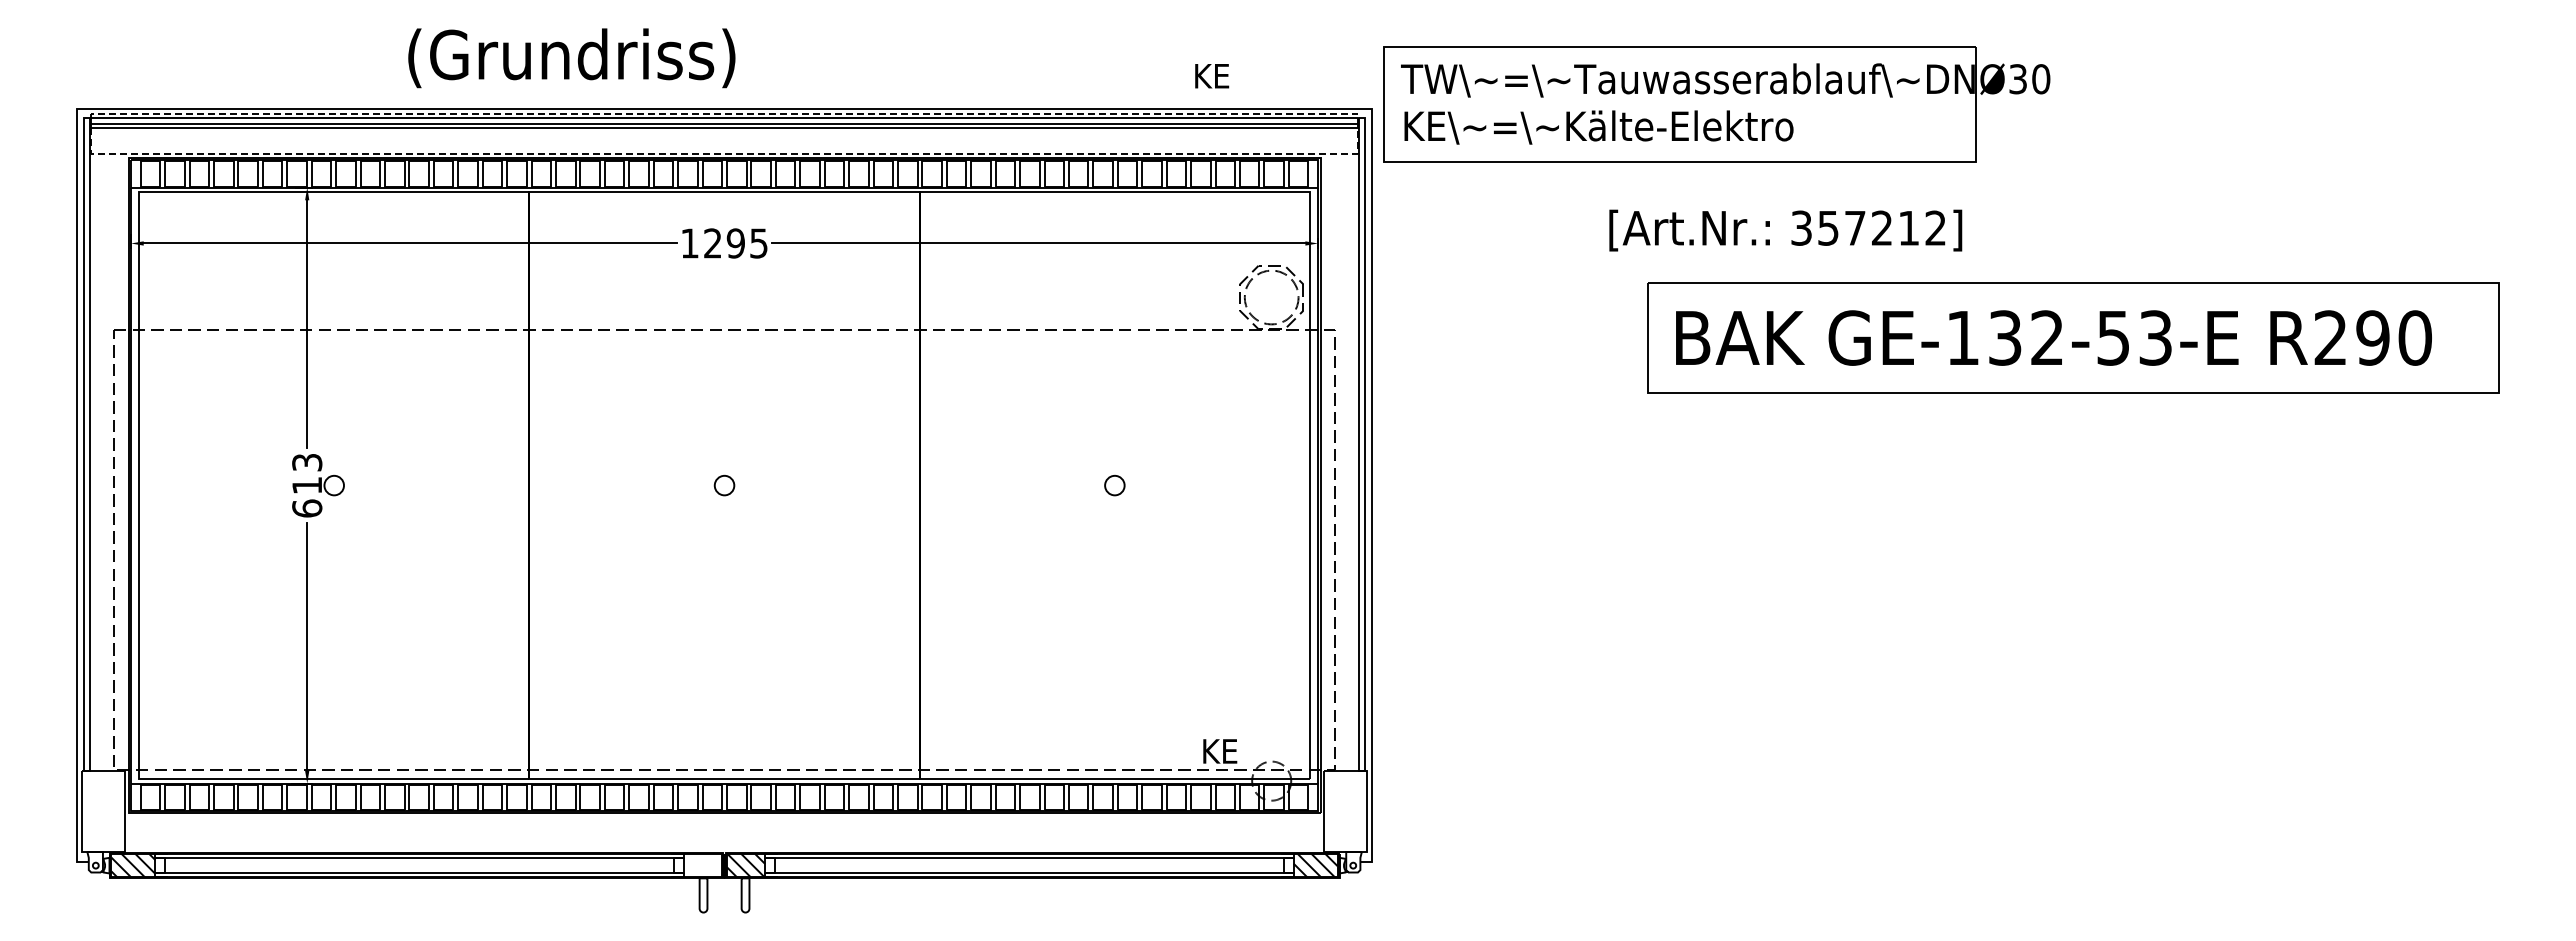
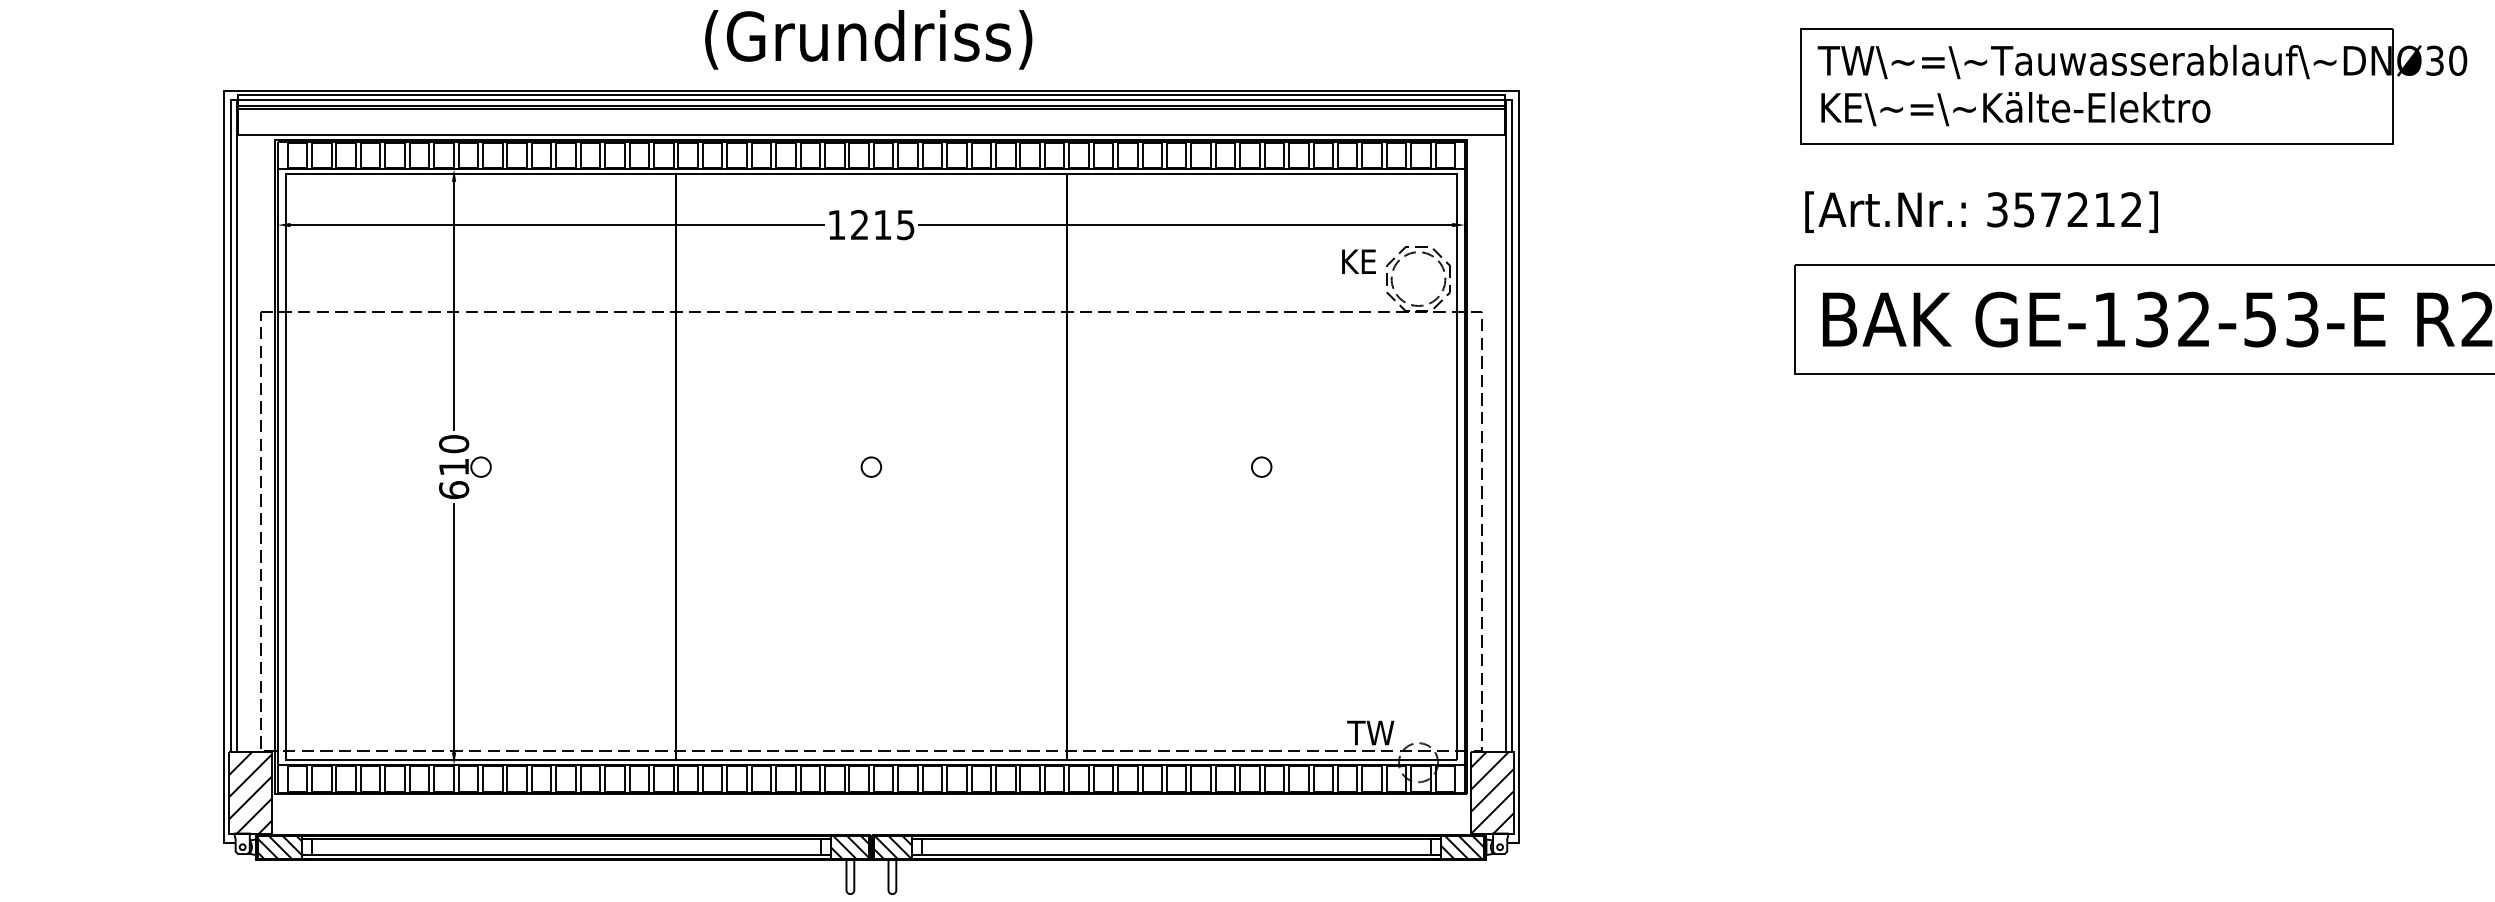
text: (571, 58) -> (868, 40), moved
text: (1212, 76) -> (1359, 262), moved
part: (1716, 104) -> (2133, 86), moved
line: (724, 113) -> (871, 95), dashed -> solid
line: (724, 153) -> (871, 135), dashed -> solid
text: (1785, 230) -> (1981, 212), moved
text: (735, 243) -> (882, 225), 1295 -> 1215
text: (307, 462) -> (454, 444), 613 -> 610
text: (1223, 751) -> (1370, 733), KE -> TW
hatch: (103, 810) -> (250, 792), added
hatch: (1344, 810) -> (1491, 792), added
hatch: (703, 865) -> (850, 847), added

